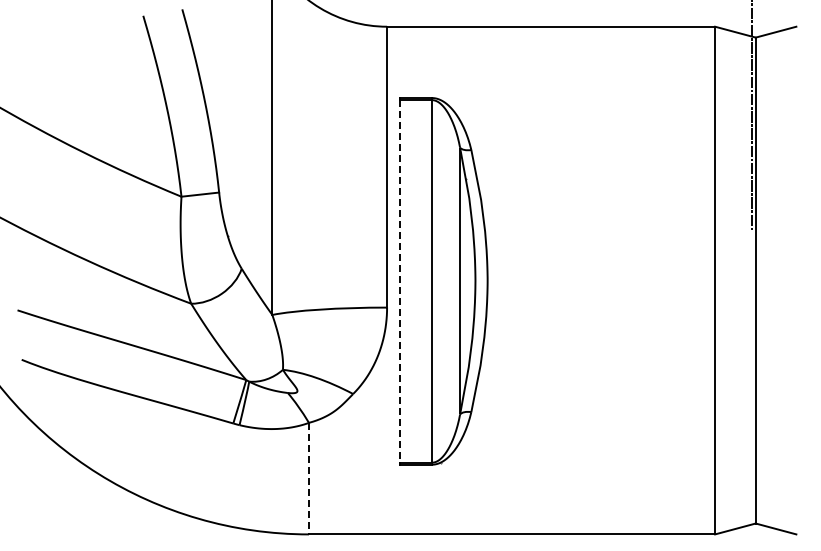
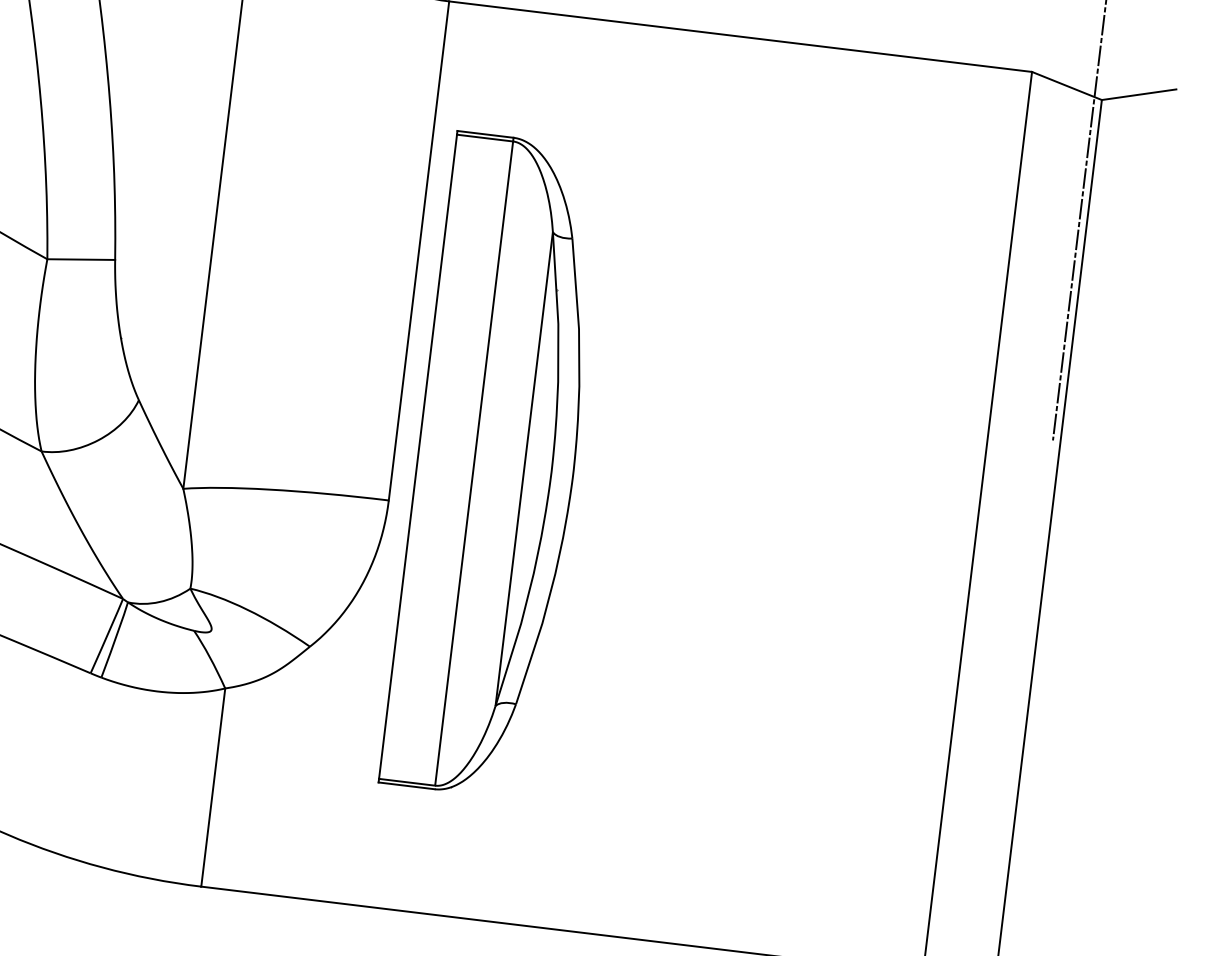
line: (400, 281) -> (418, 456), dashed -> solid
line: (309, 478) -> (214, 787), dashed -> solid

